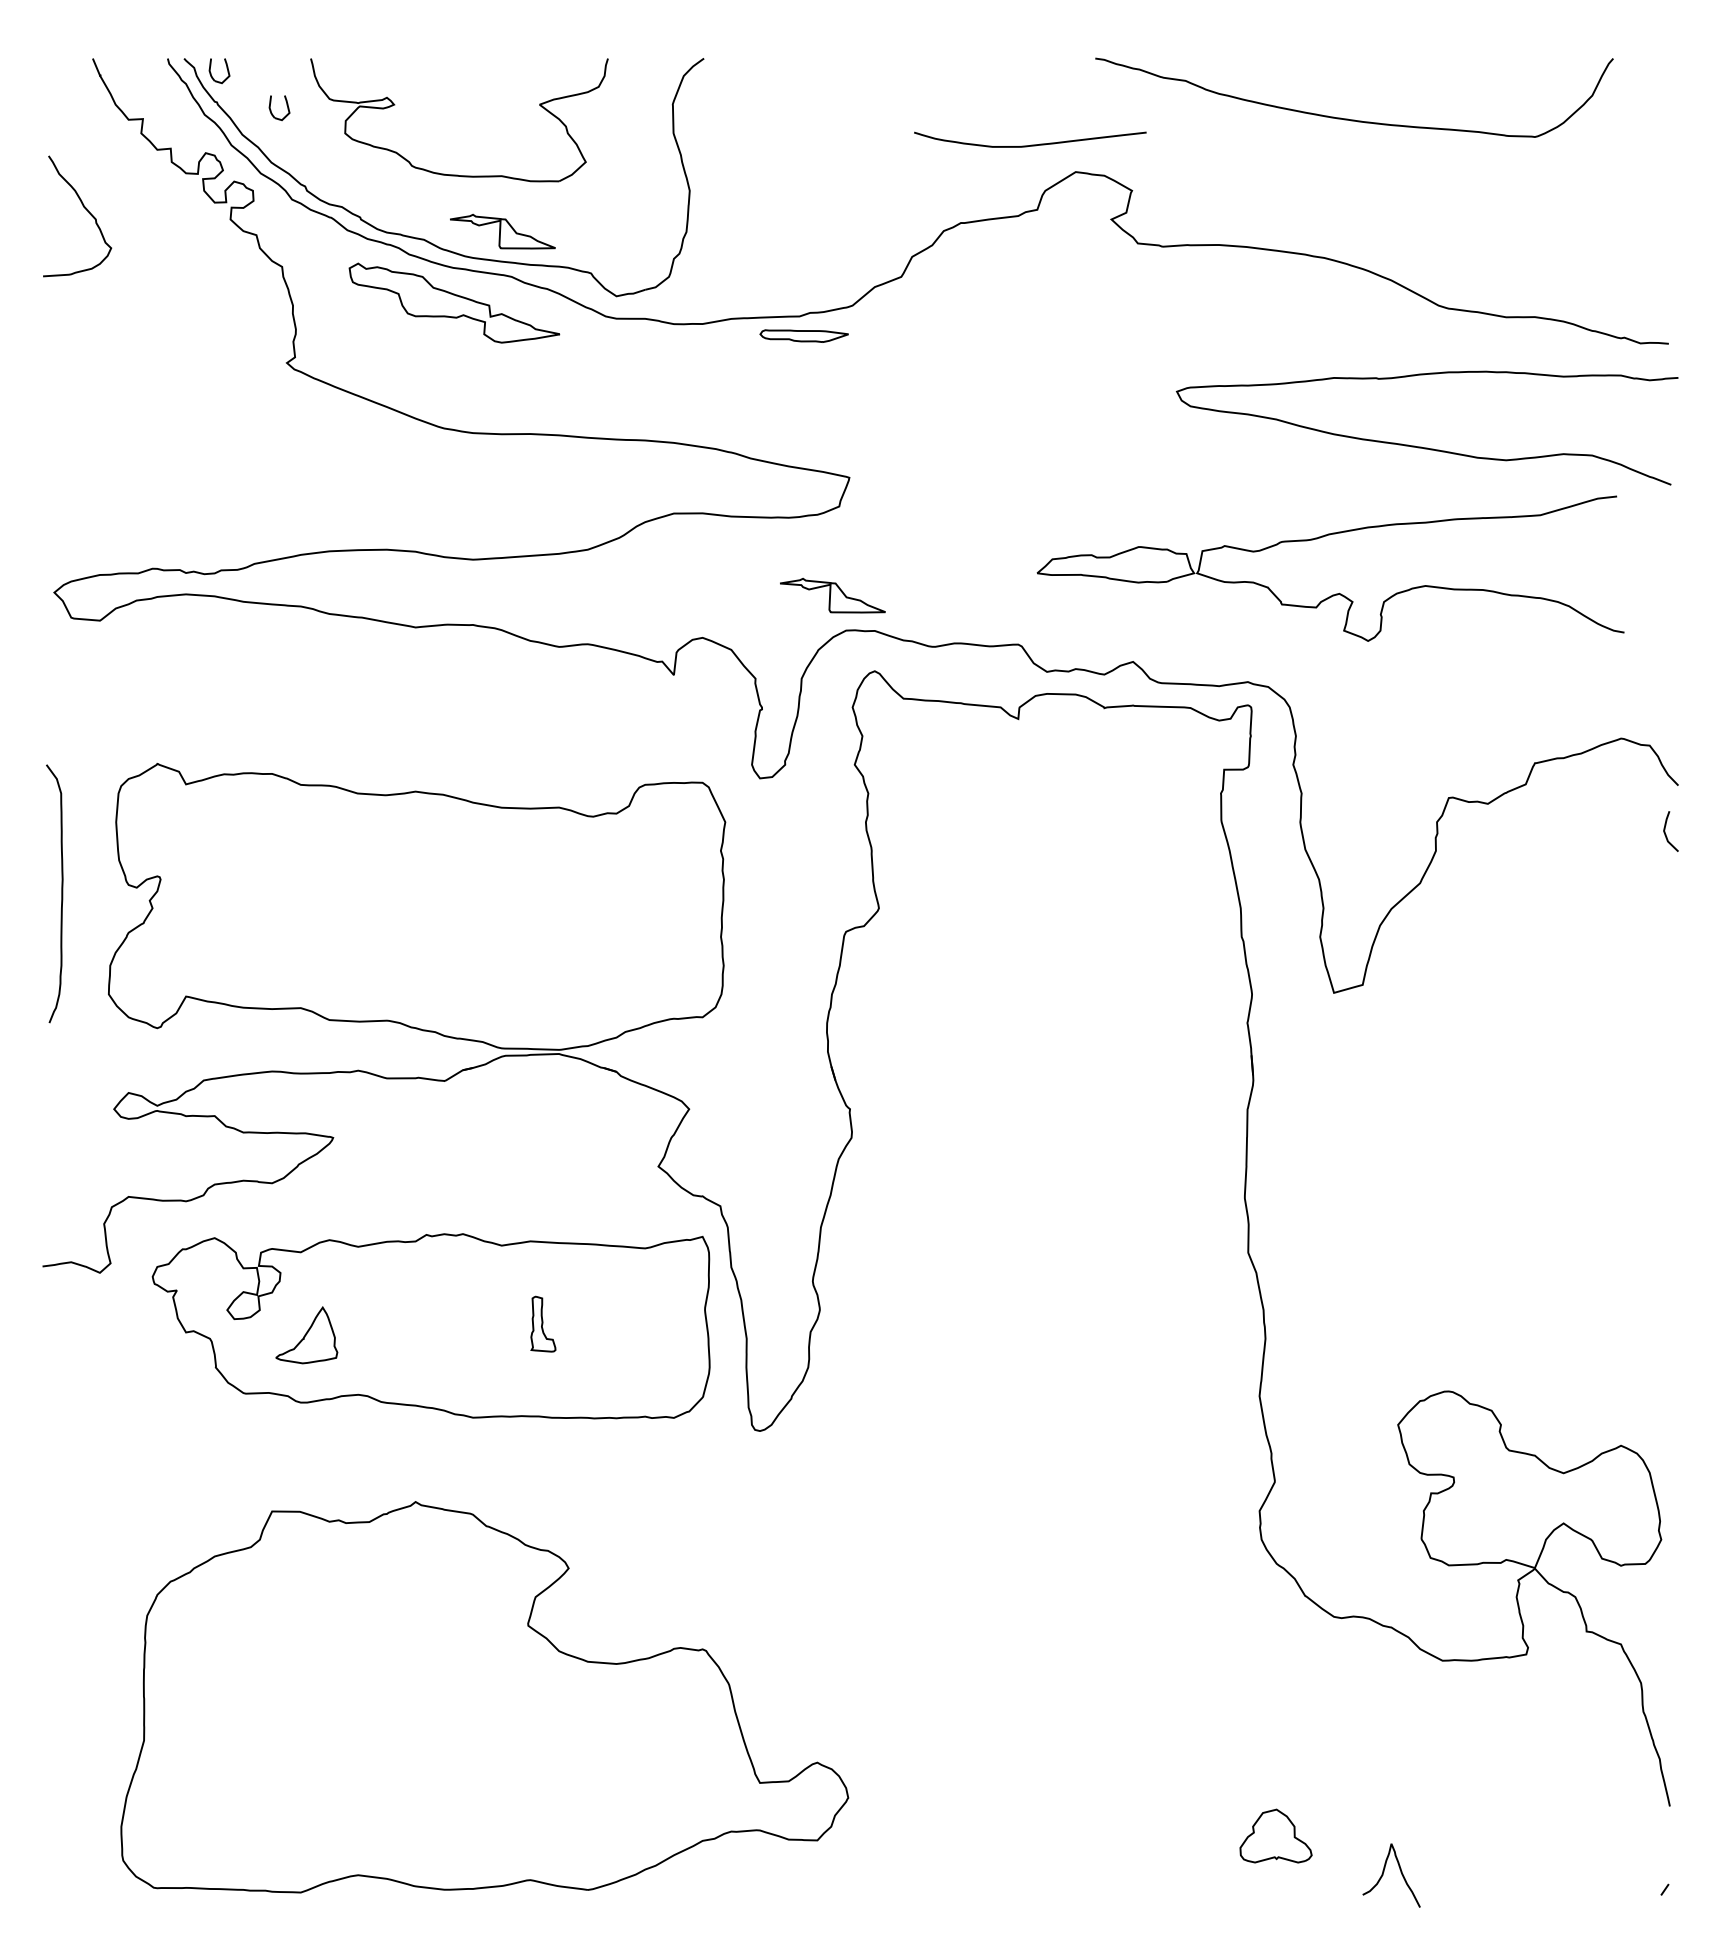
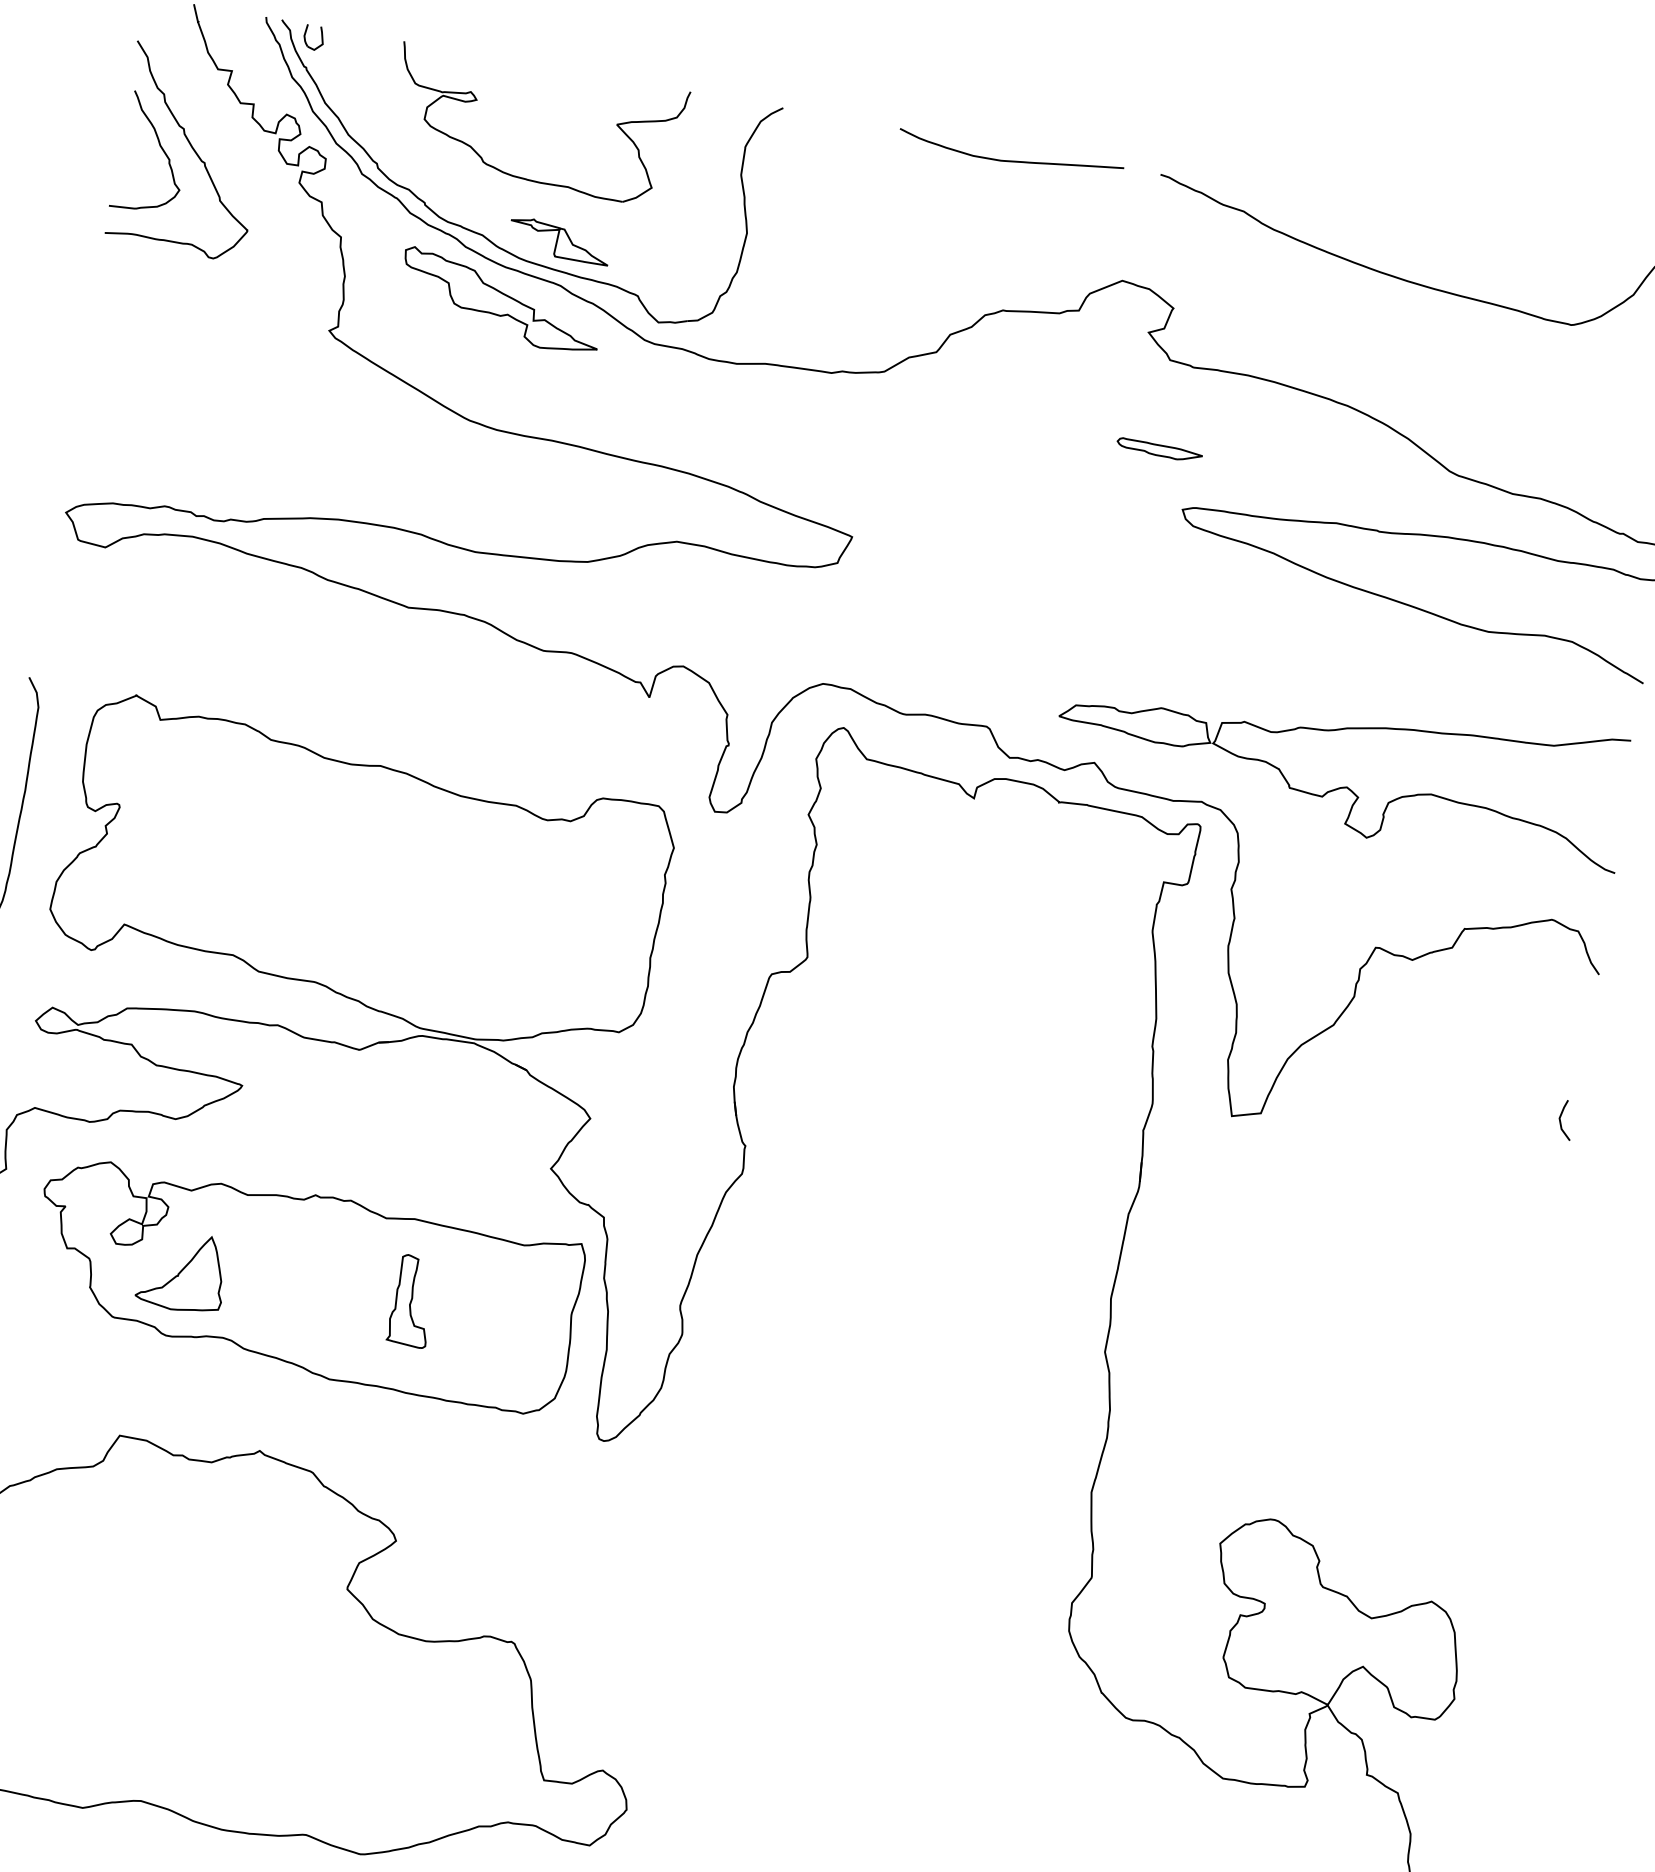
part: (286, 105) -> (372, 82), removed
curve: (1031, 144) -> (1011, 160), moved
curve: (117, 205) -> (192, 150), added
part: (803, 335) -> (1158, 449), moved
part: (1336, 593) -> (1344, 786), moved
part: (832, 595) -> (815, 647), removed
line: (1665, 831) -> (1560, 1119), moved
part: (543, 1323) -> (413, 1300), size x1.67
part: (306, 1335) -> (182, 1271), size x1.43

